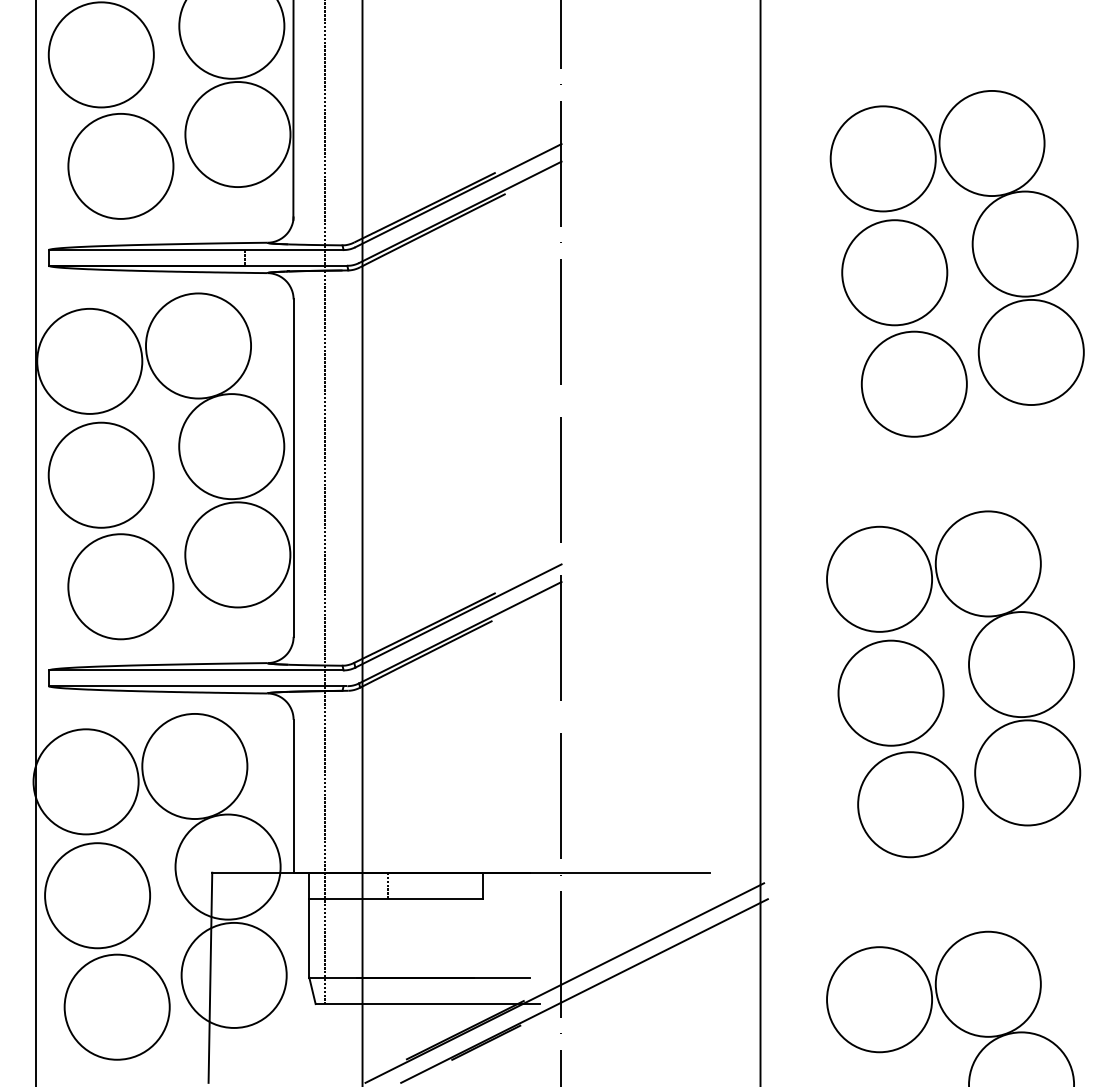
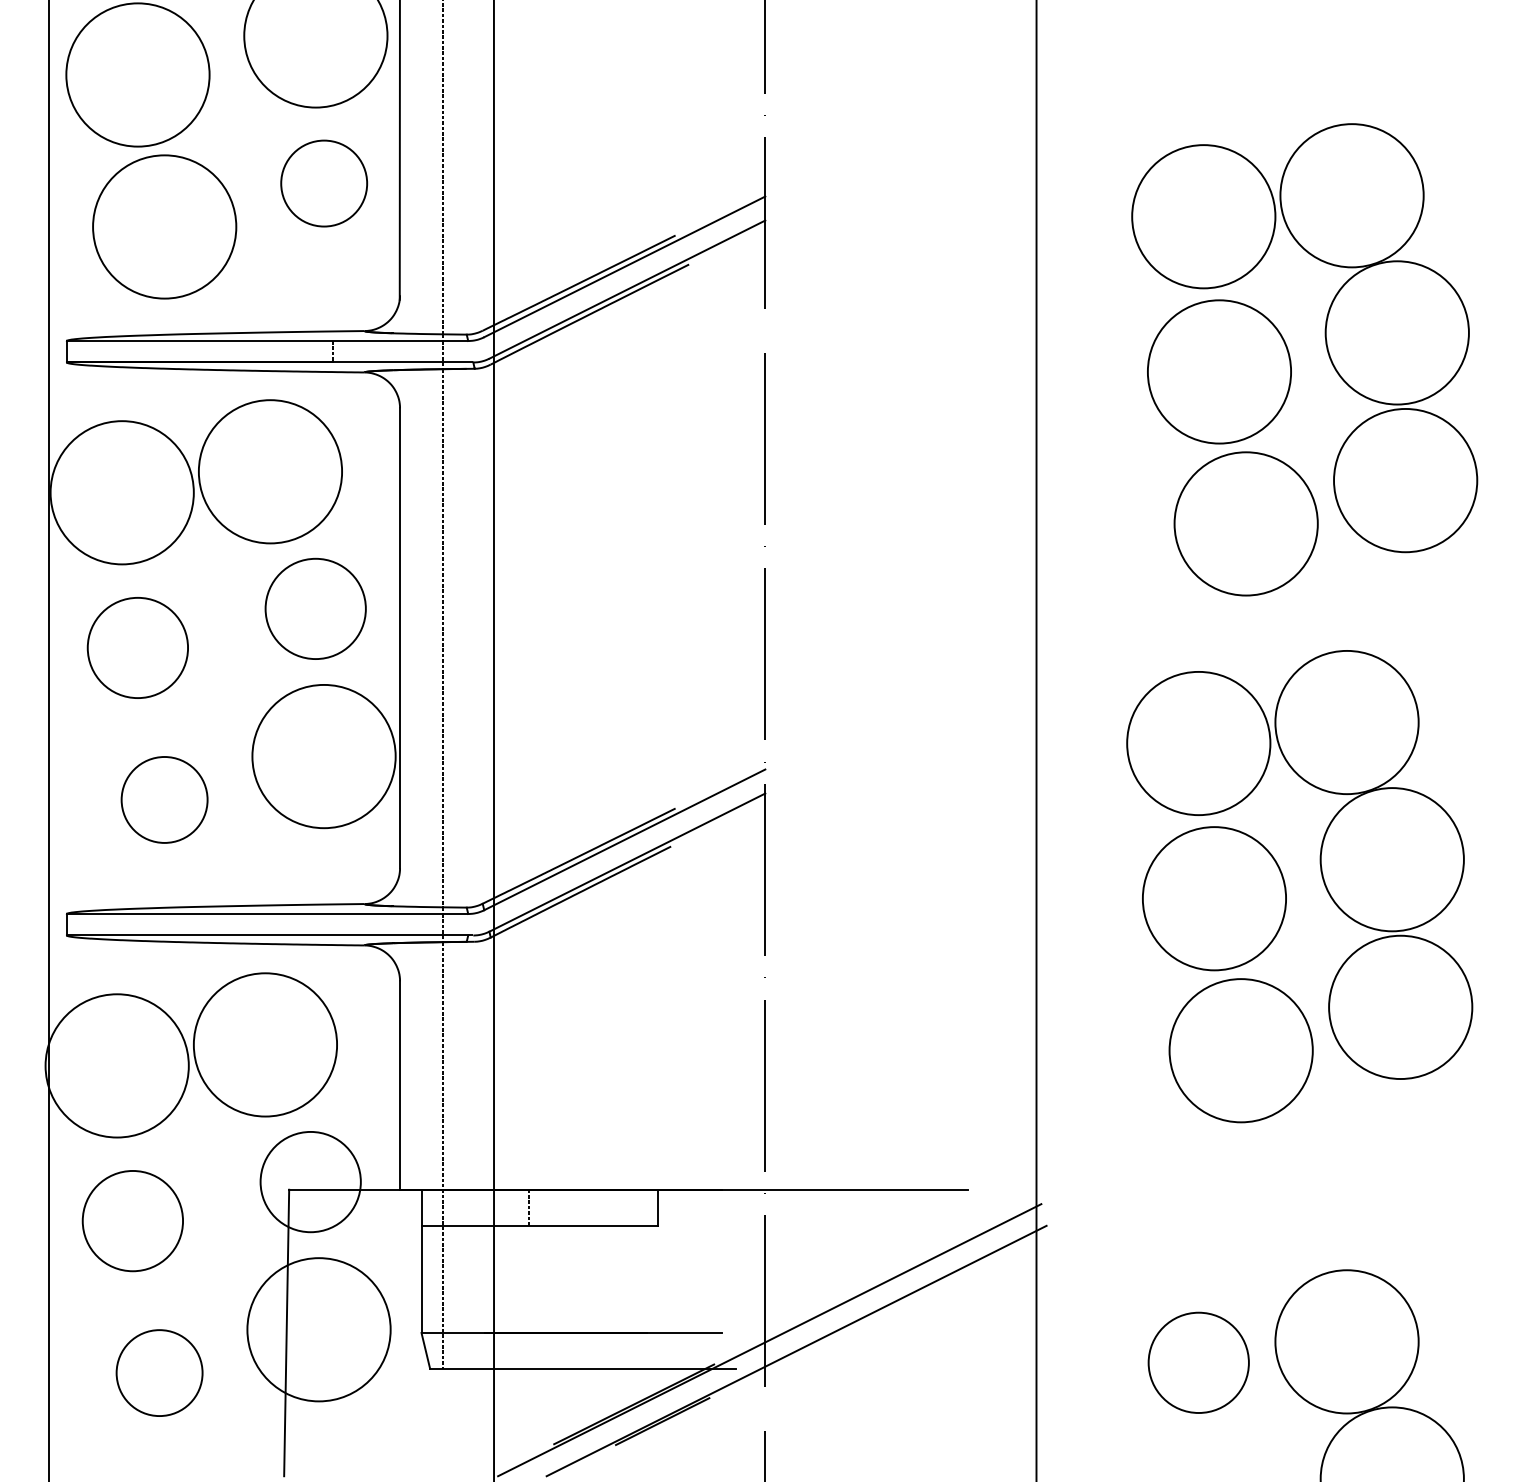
circle: (237, 134) -> (323, 183), size x0.6
circle: (231, 446) -> (315, 608), size x0.7
circle: (100, 474) -> (136, 646), size x0.7
circle: (120, 586) -> (164, 799), size x0.6
part: (944, 686) -> (1287, 889), moved
circle: (227, 866) -> (309, 1181), size x0.7
circle: (97, 895) -> (132, 1220), size x0.7
circle: (879, 999) -> (1198, 1362), size x0.7
circle: (116, 1006) -> (158, 1372), size x0.6

